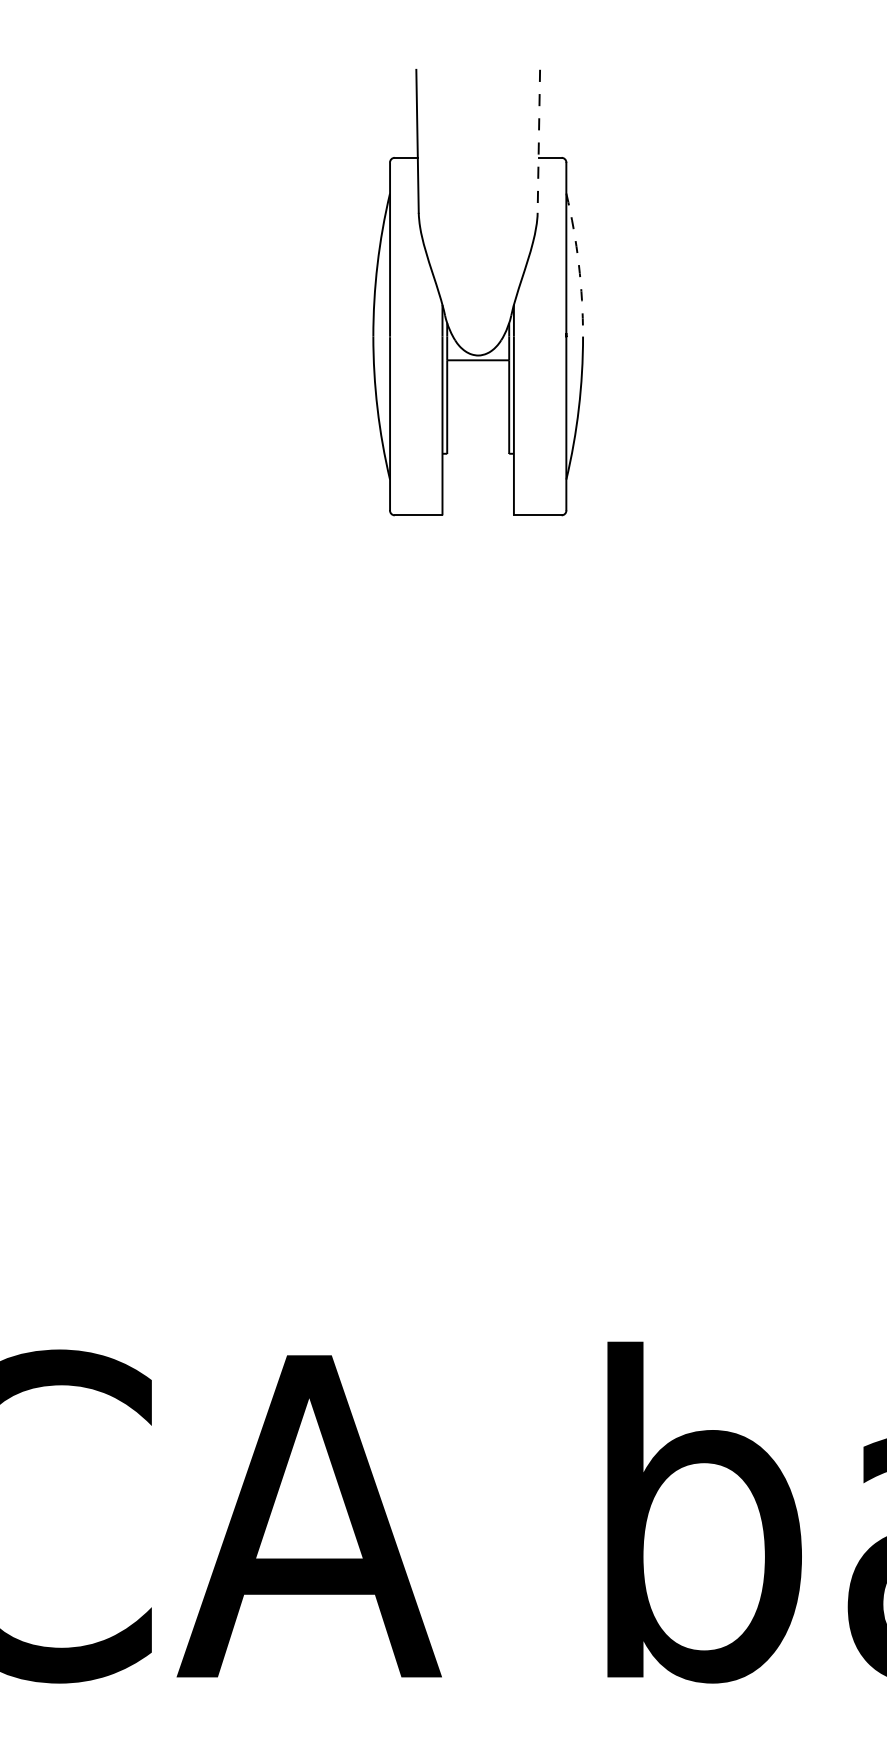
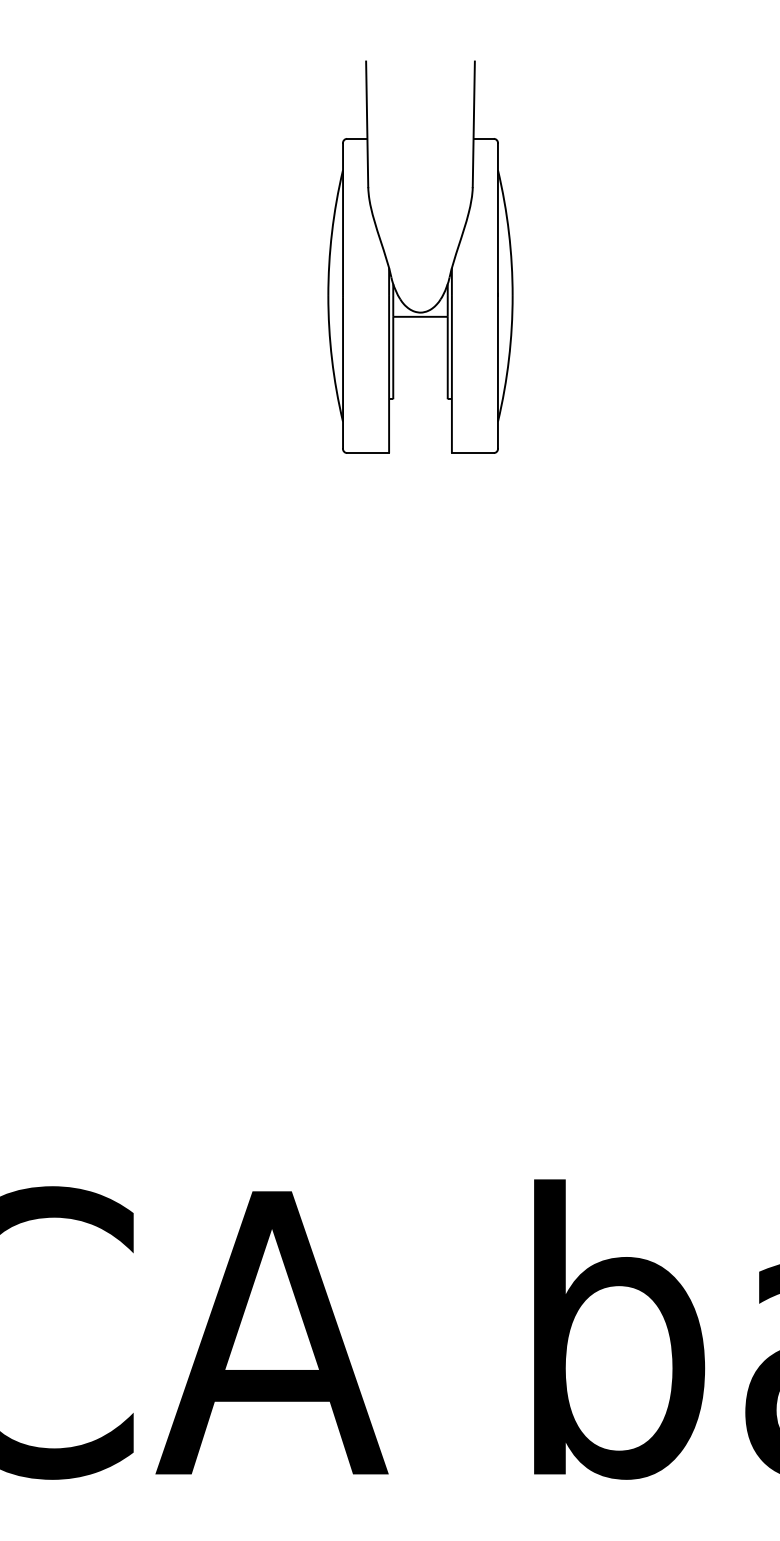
line: (538, 141) -> (473, 124), dashed -> solid
arc: (578, 264) -> (508, 232), dashed -> solid

